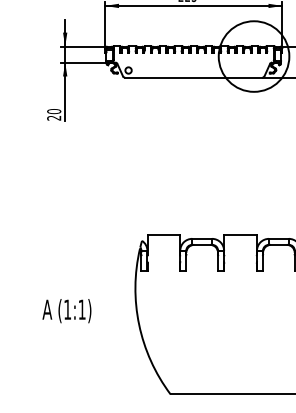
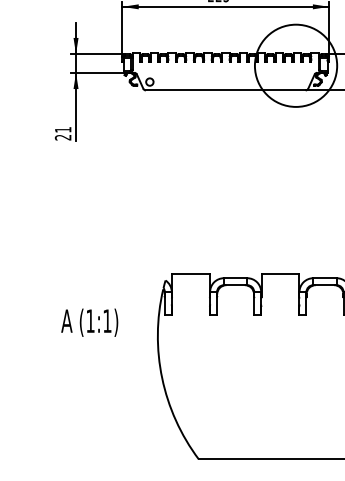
text: (54, 111) -> (63, 129), 20 -> 21
text: (66, 311) -> (89, 323), moved

